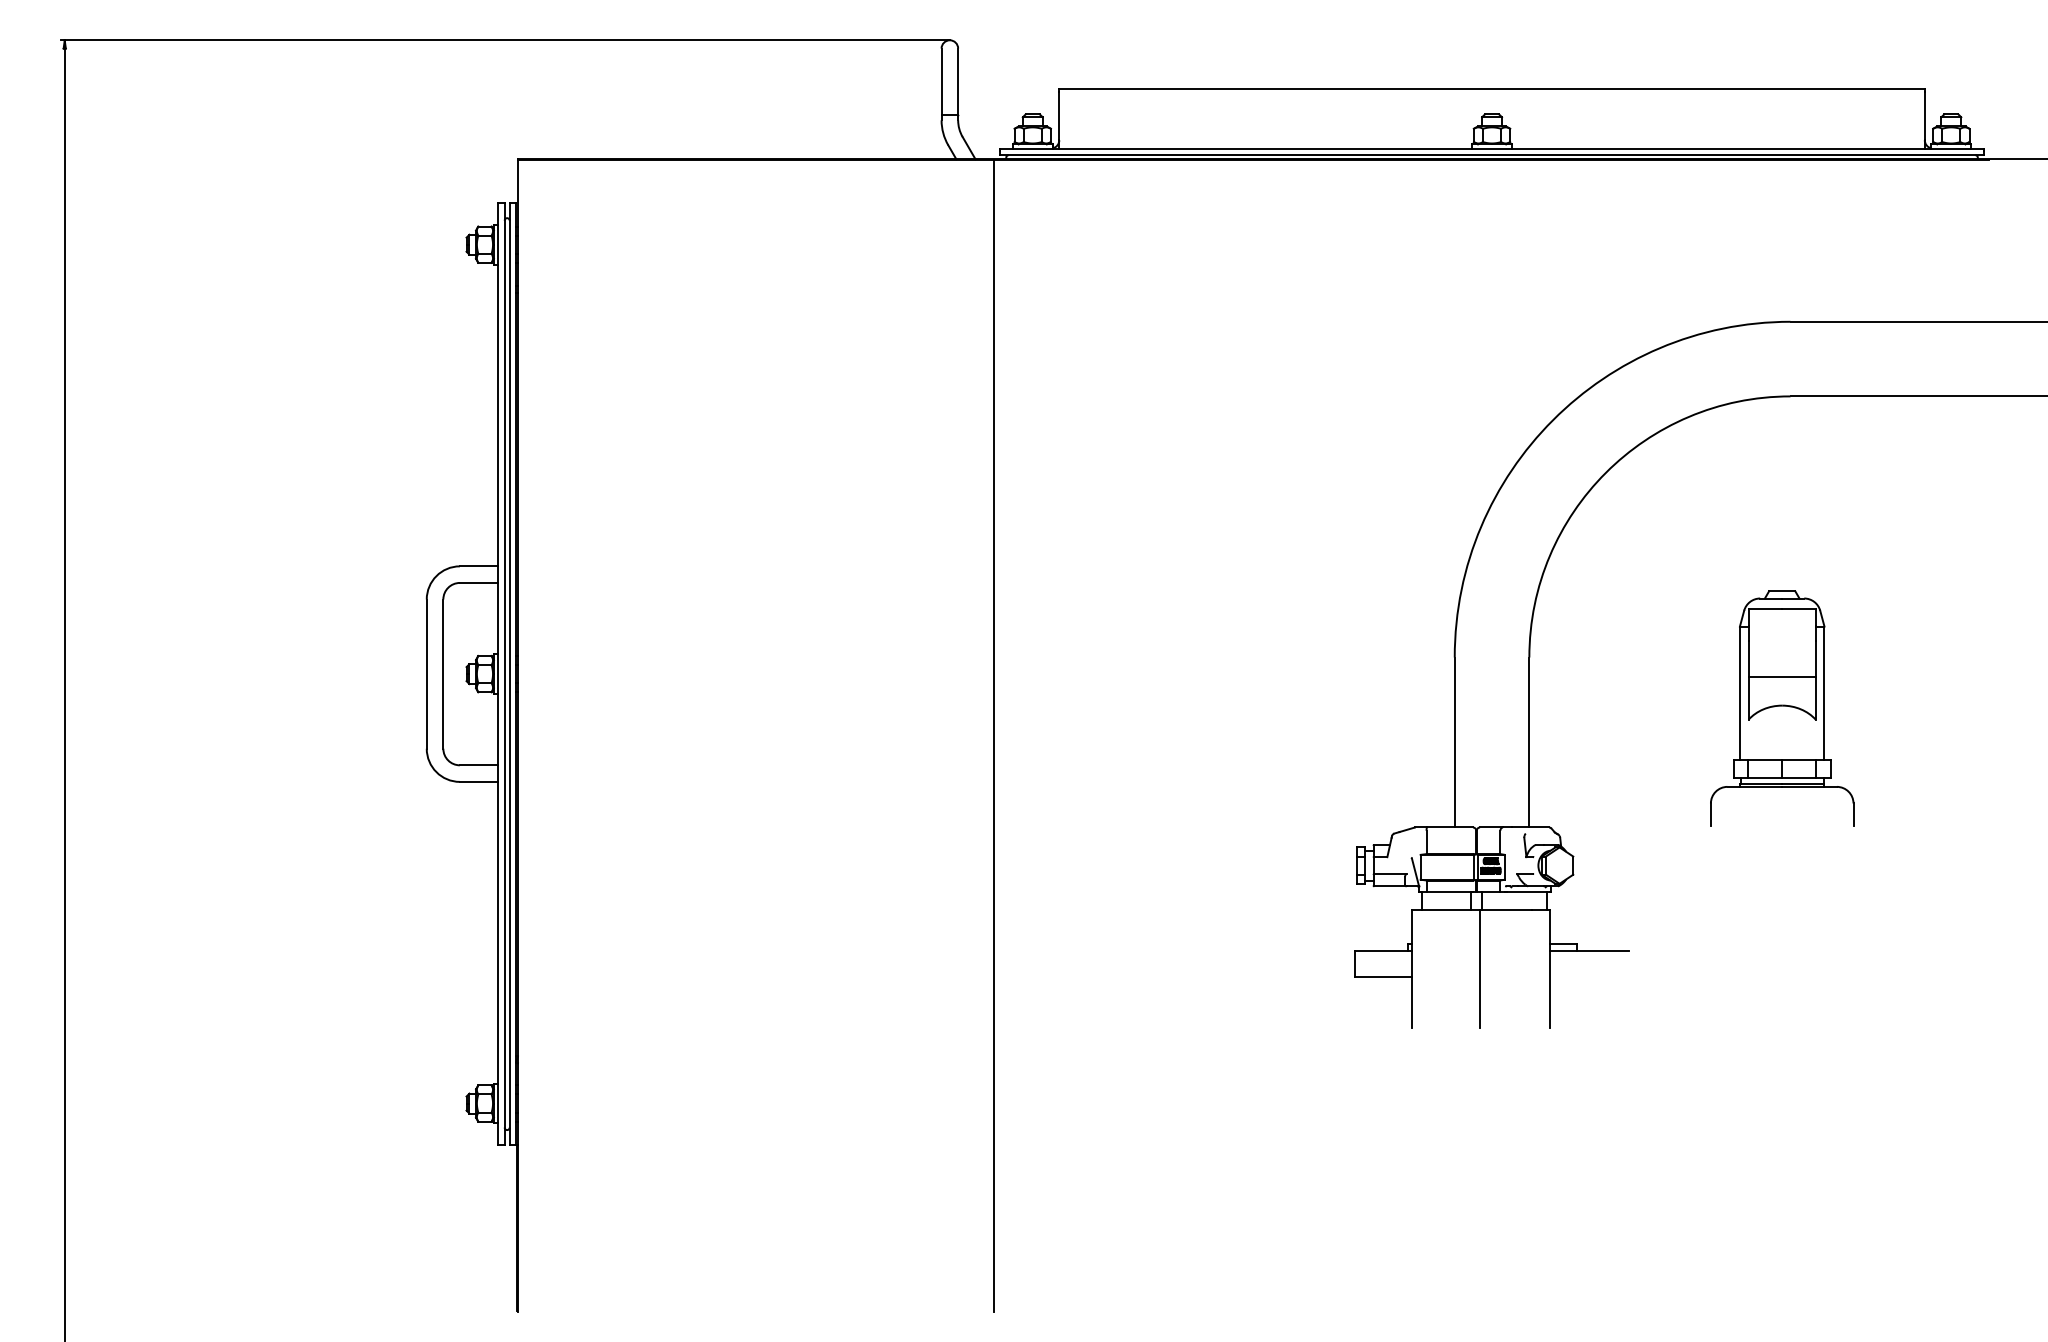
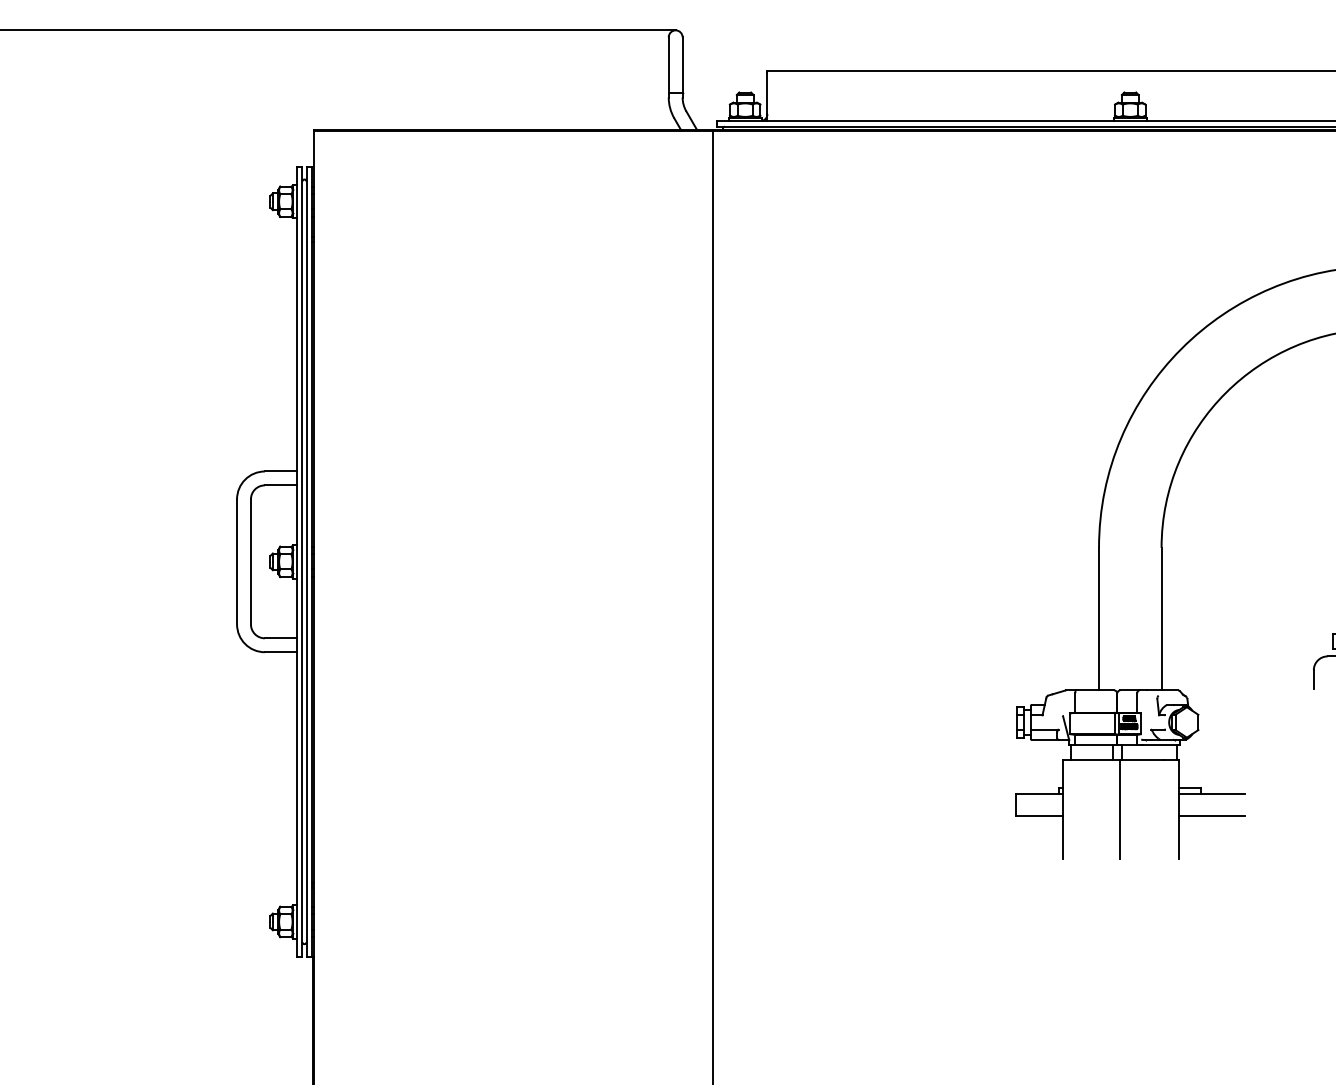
line: (1588, 977) -> (1211, 816), added

